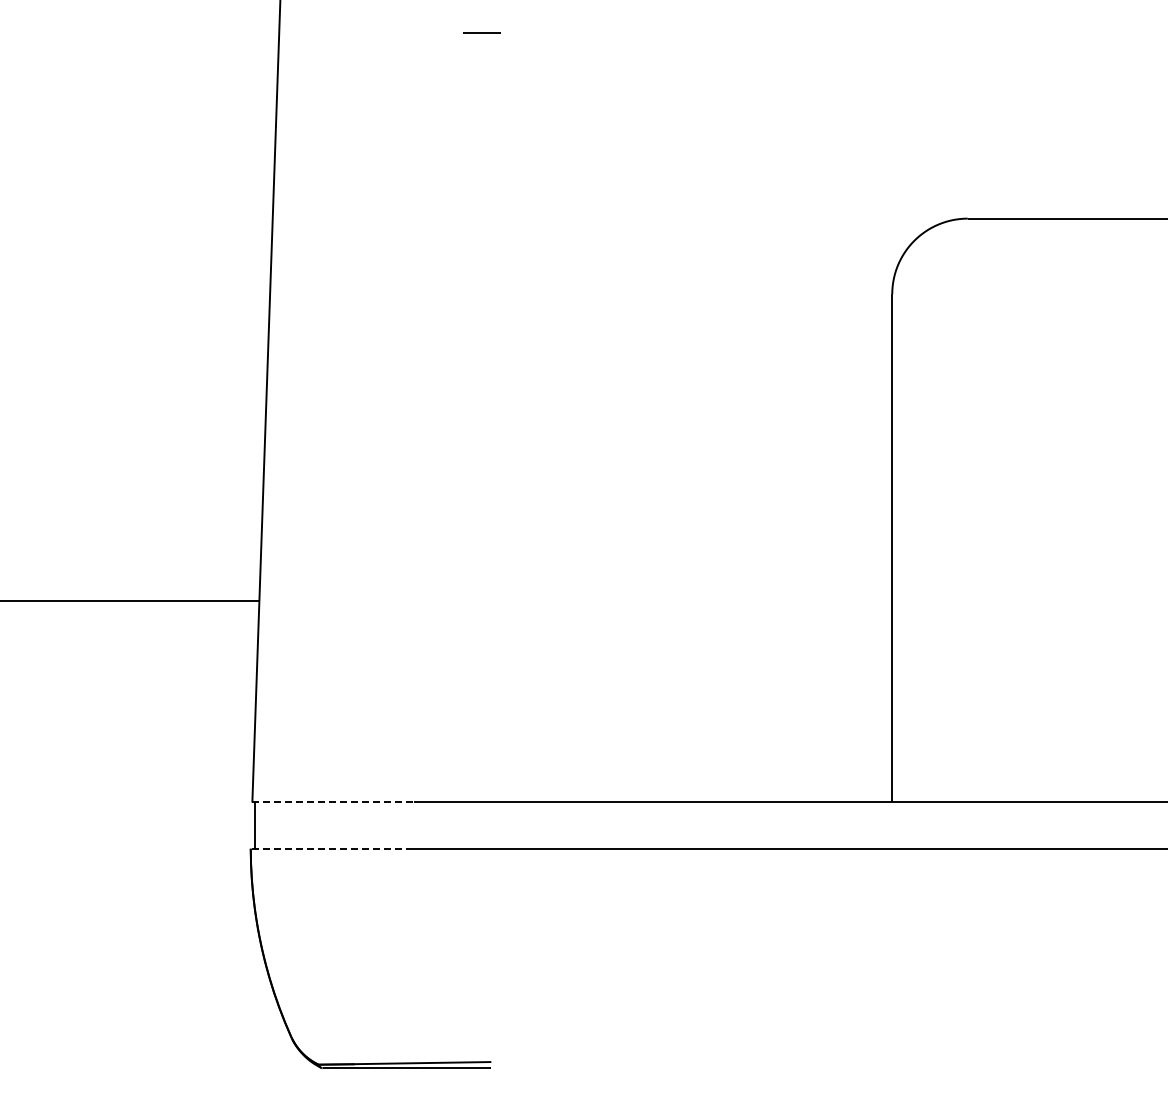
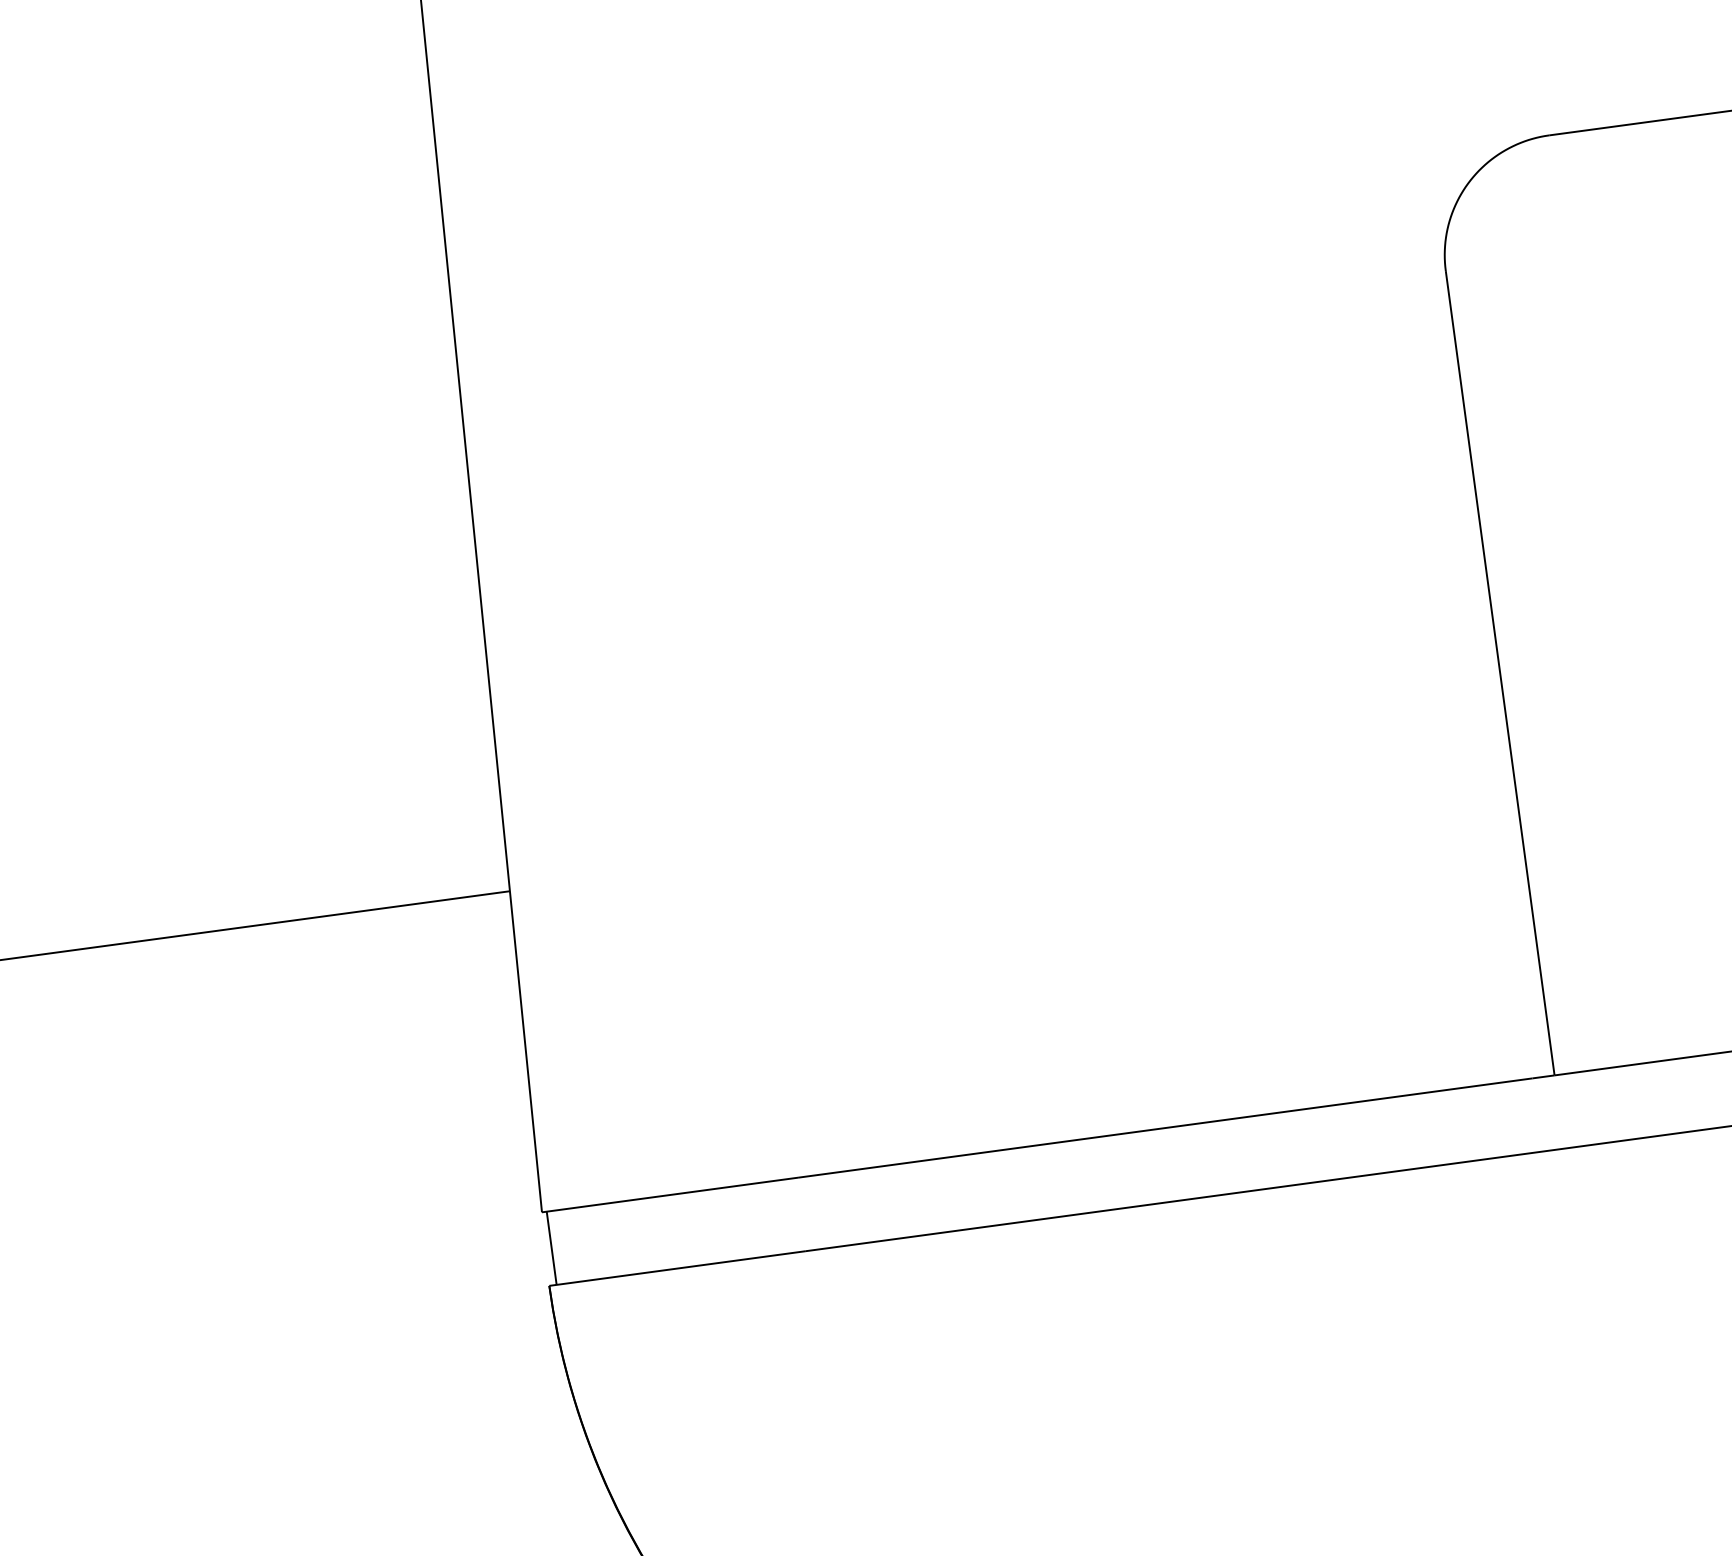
line: (333, 802) -> (670, 1195), dashed -> solid
line: (331, 848) -> (677, 1268), dashed -> solid

